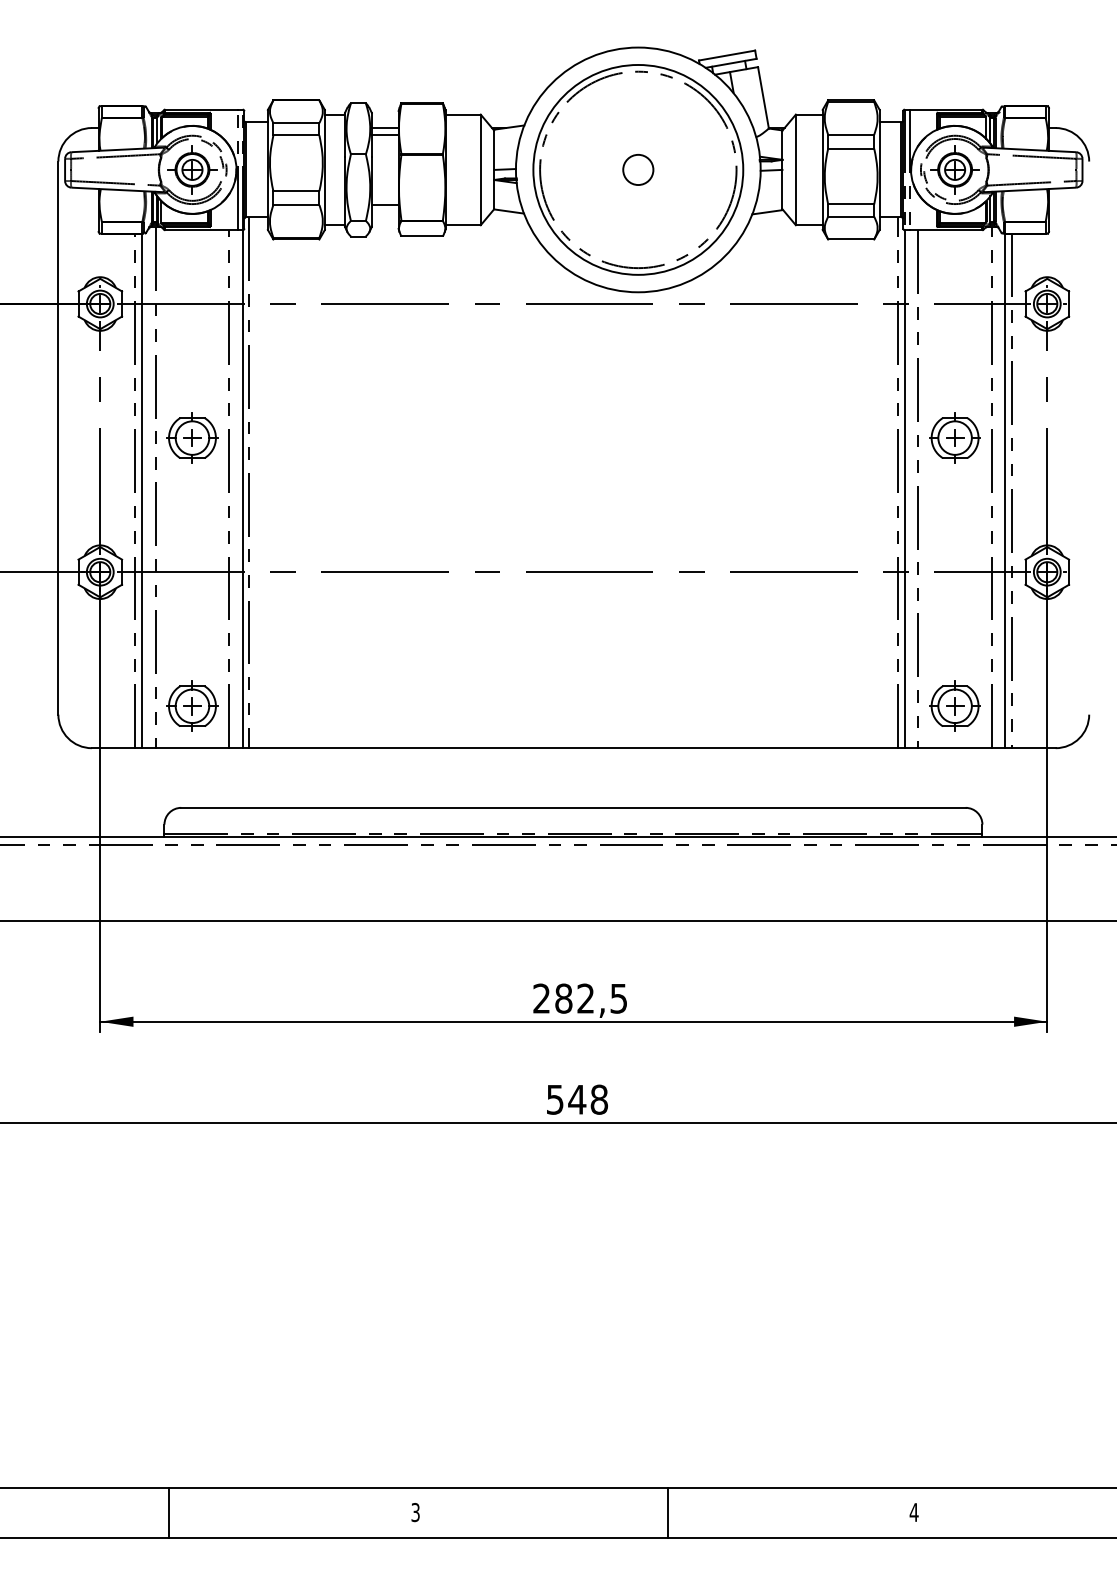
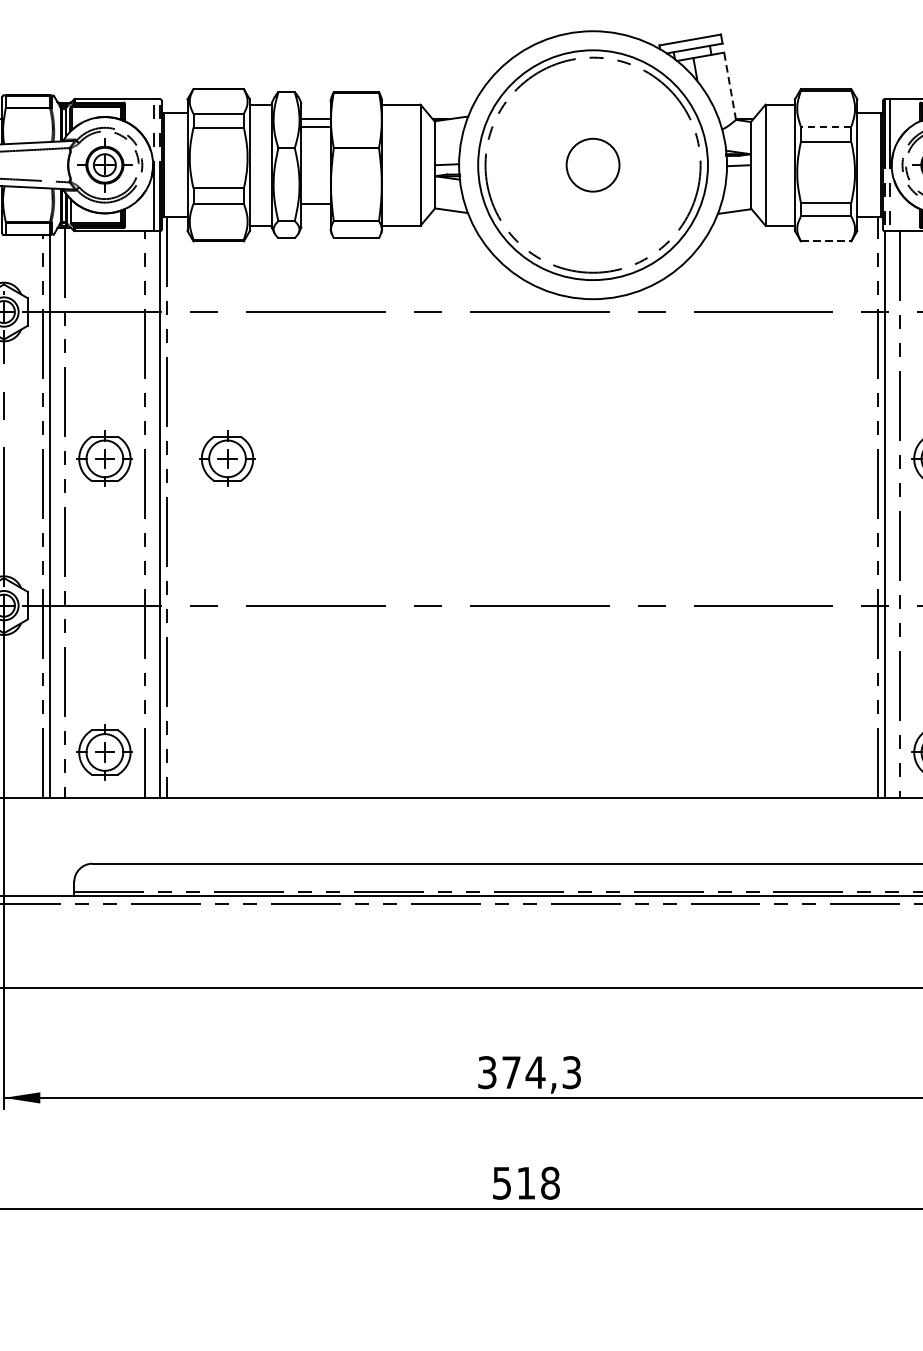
line: (763, 97) -> (730, 85), solid -> dashed
line: (850, 134) -> (825, 126), solid -> dashed
circle: (638, 169) -> (593, 164), size x1.6
line: (851, 239) -> (826, 241), solid -> dashed
part: (304, 437) -> (227, 458), added
text: (580, 998) -> (529, 1072), 282,5 -> 374,3
text: (577, 1099) -> (526, 1183), 548 -> 518

